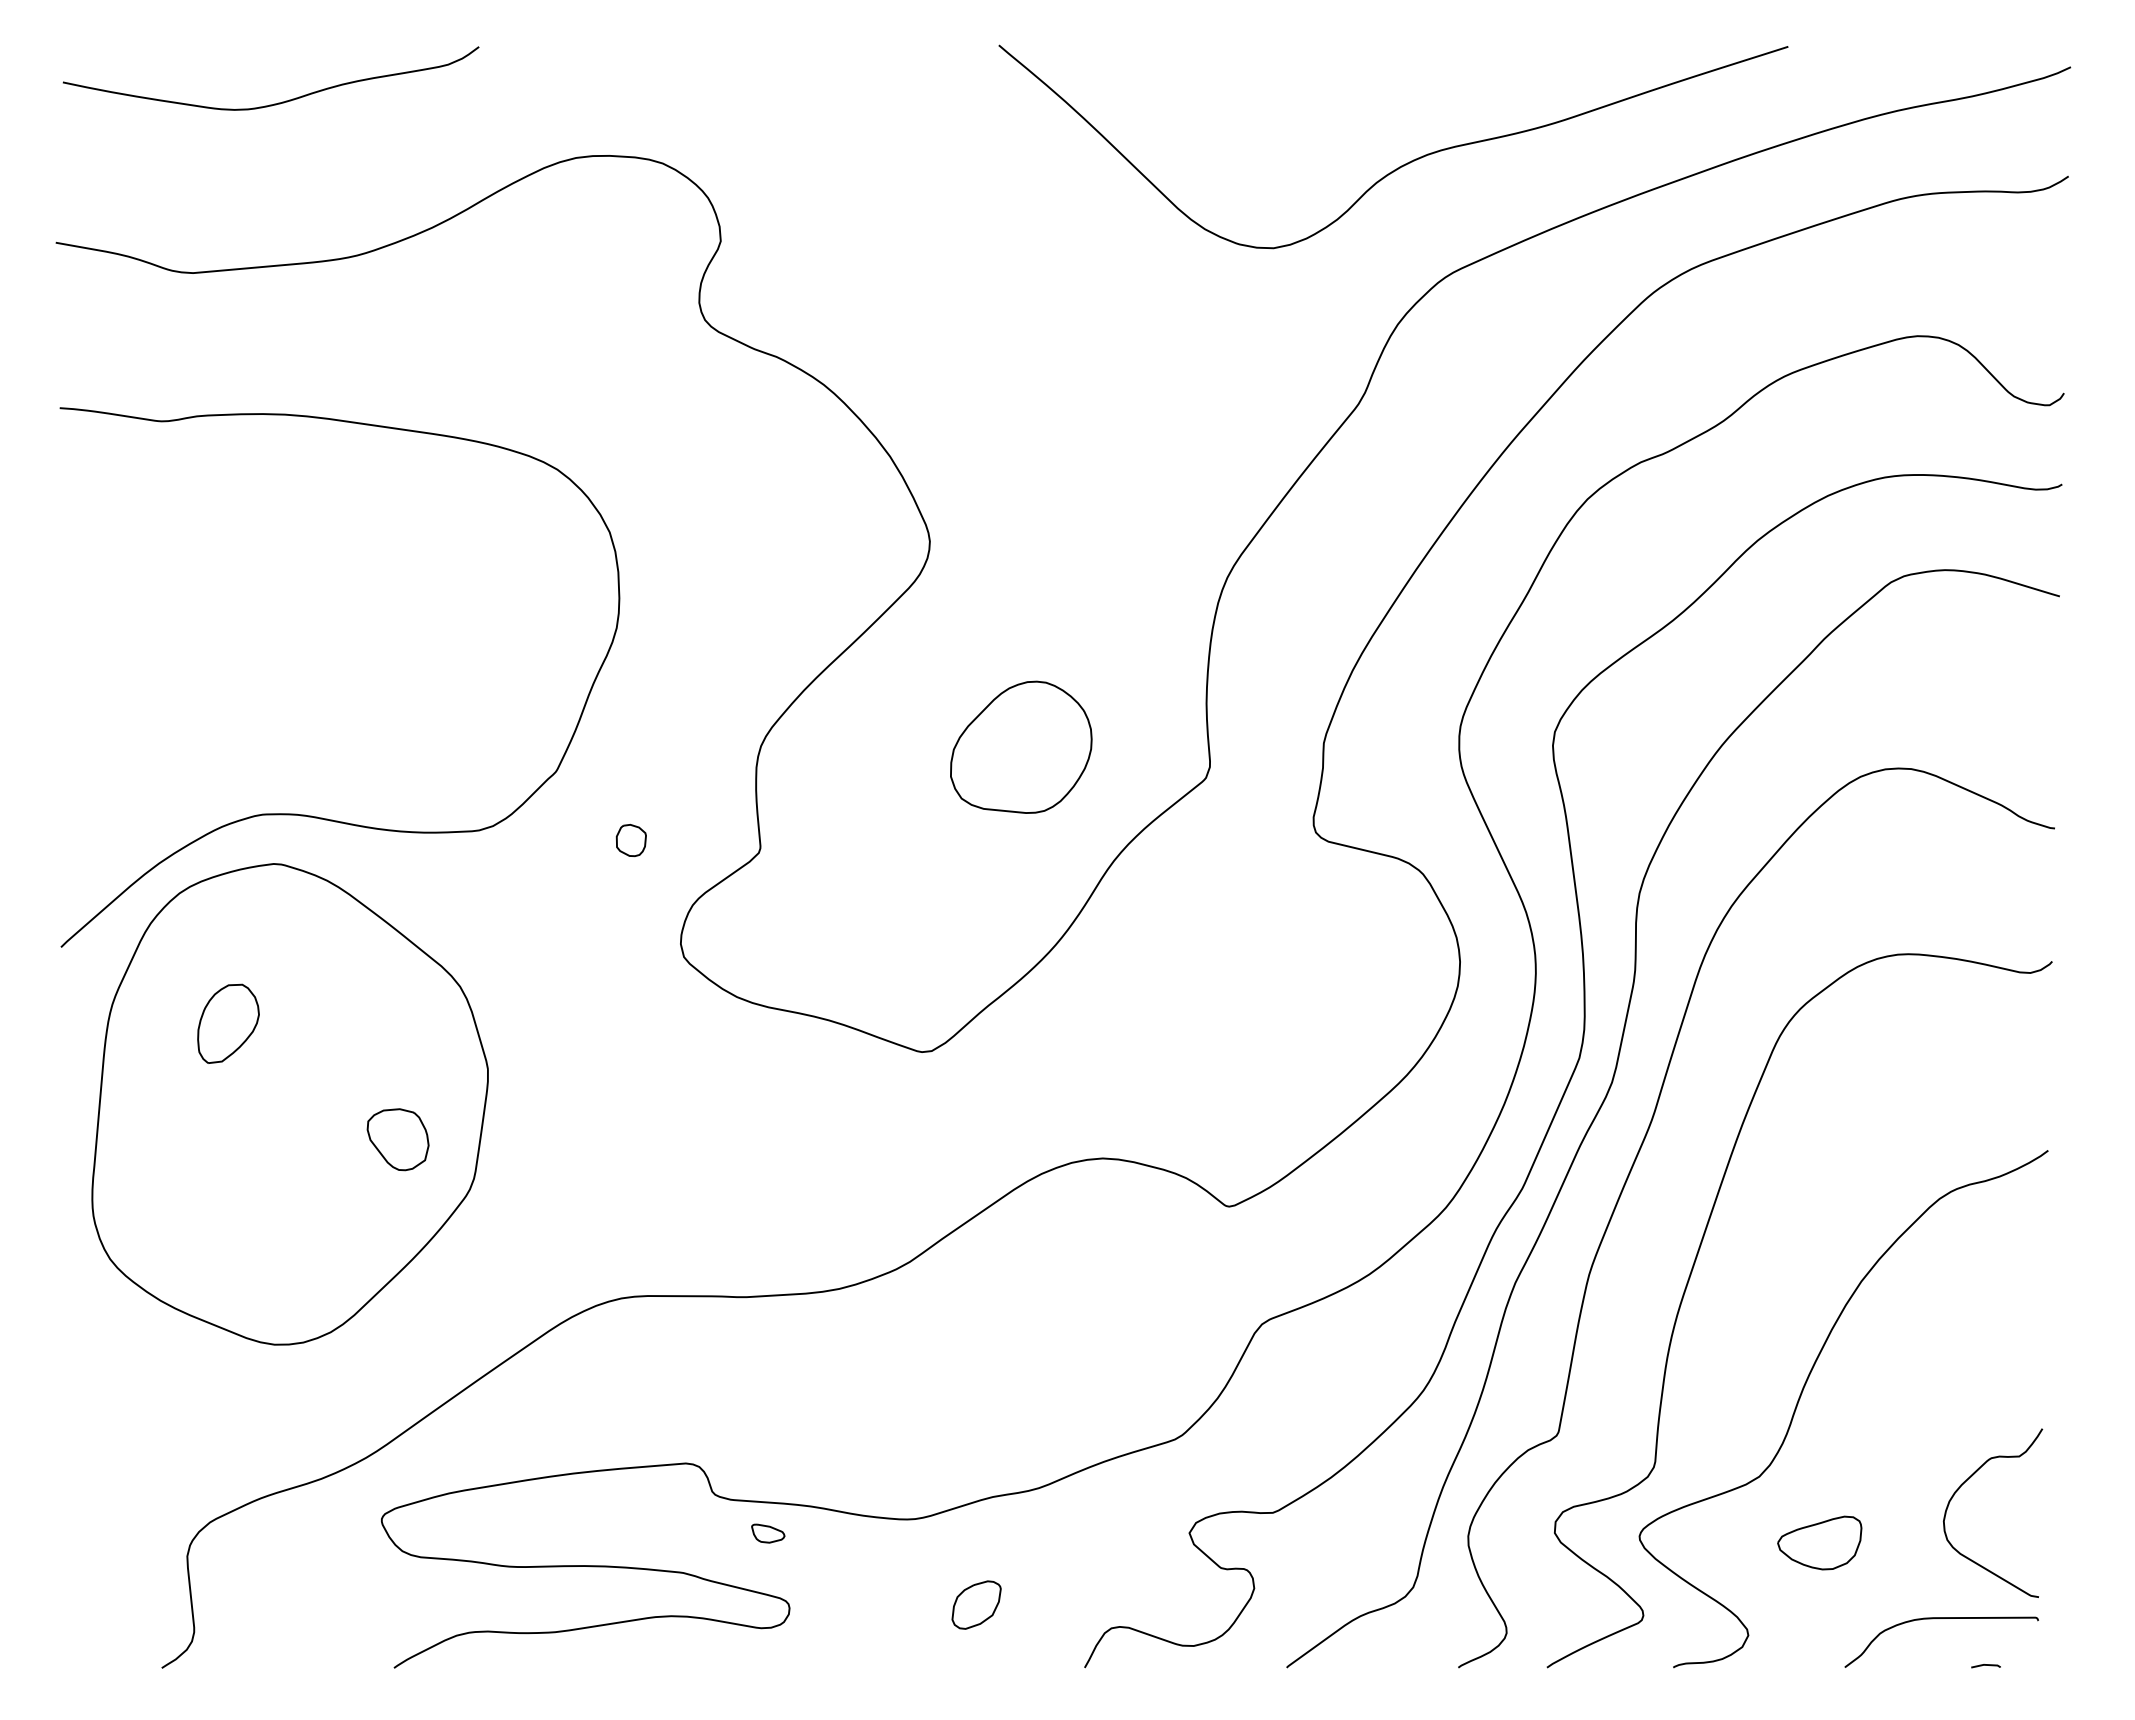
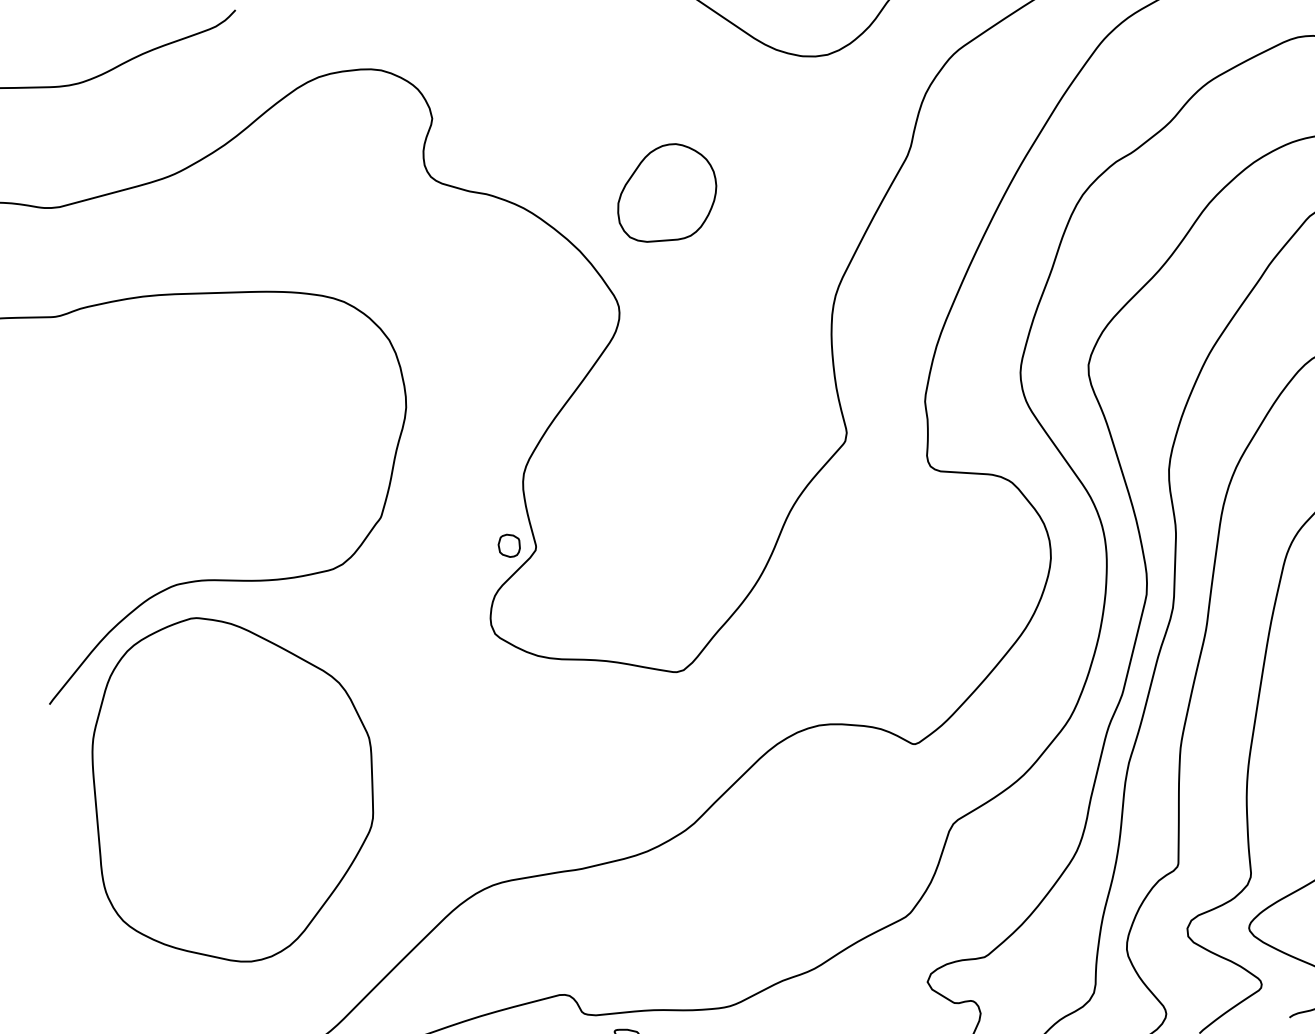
part: (1021, 746) -> (666, 192), moved
part: (630, 840) -> (508, 545), moved
part: (228, 1023) -> (178, 738), removed
part: (397, 1139) -> (313, 799), removed

